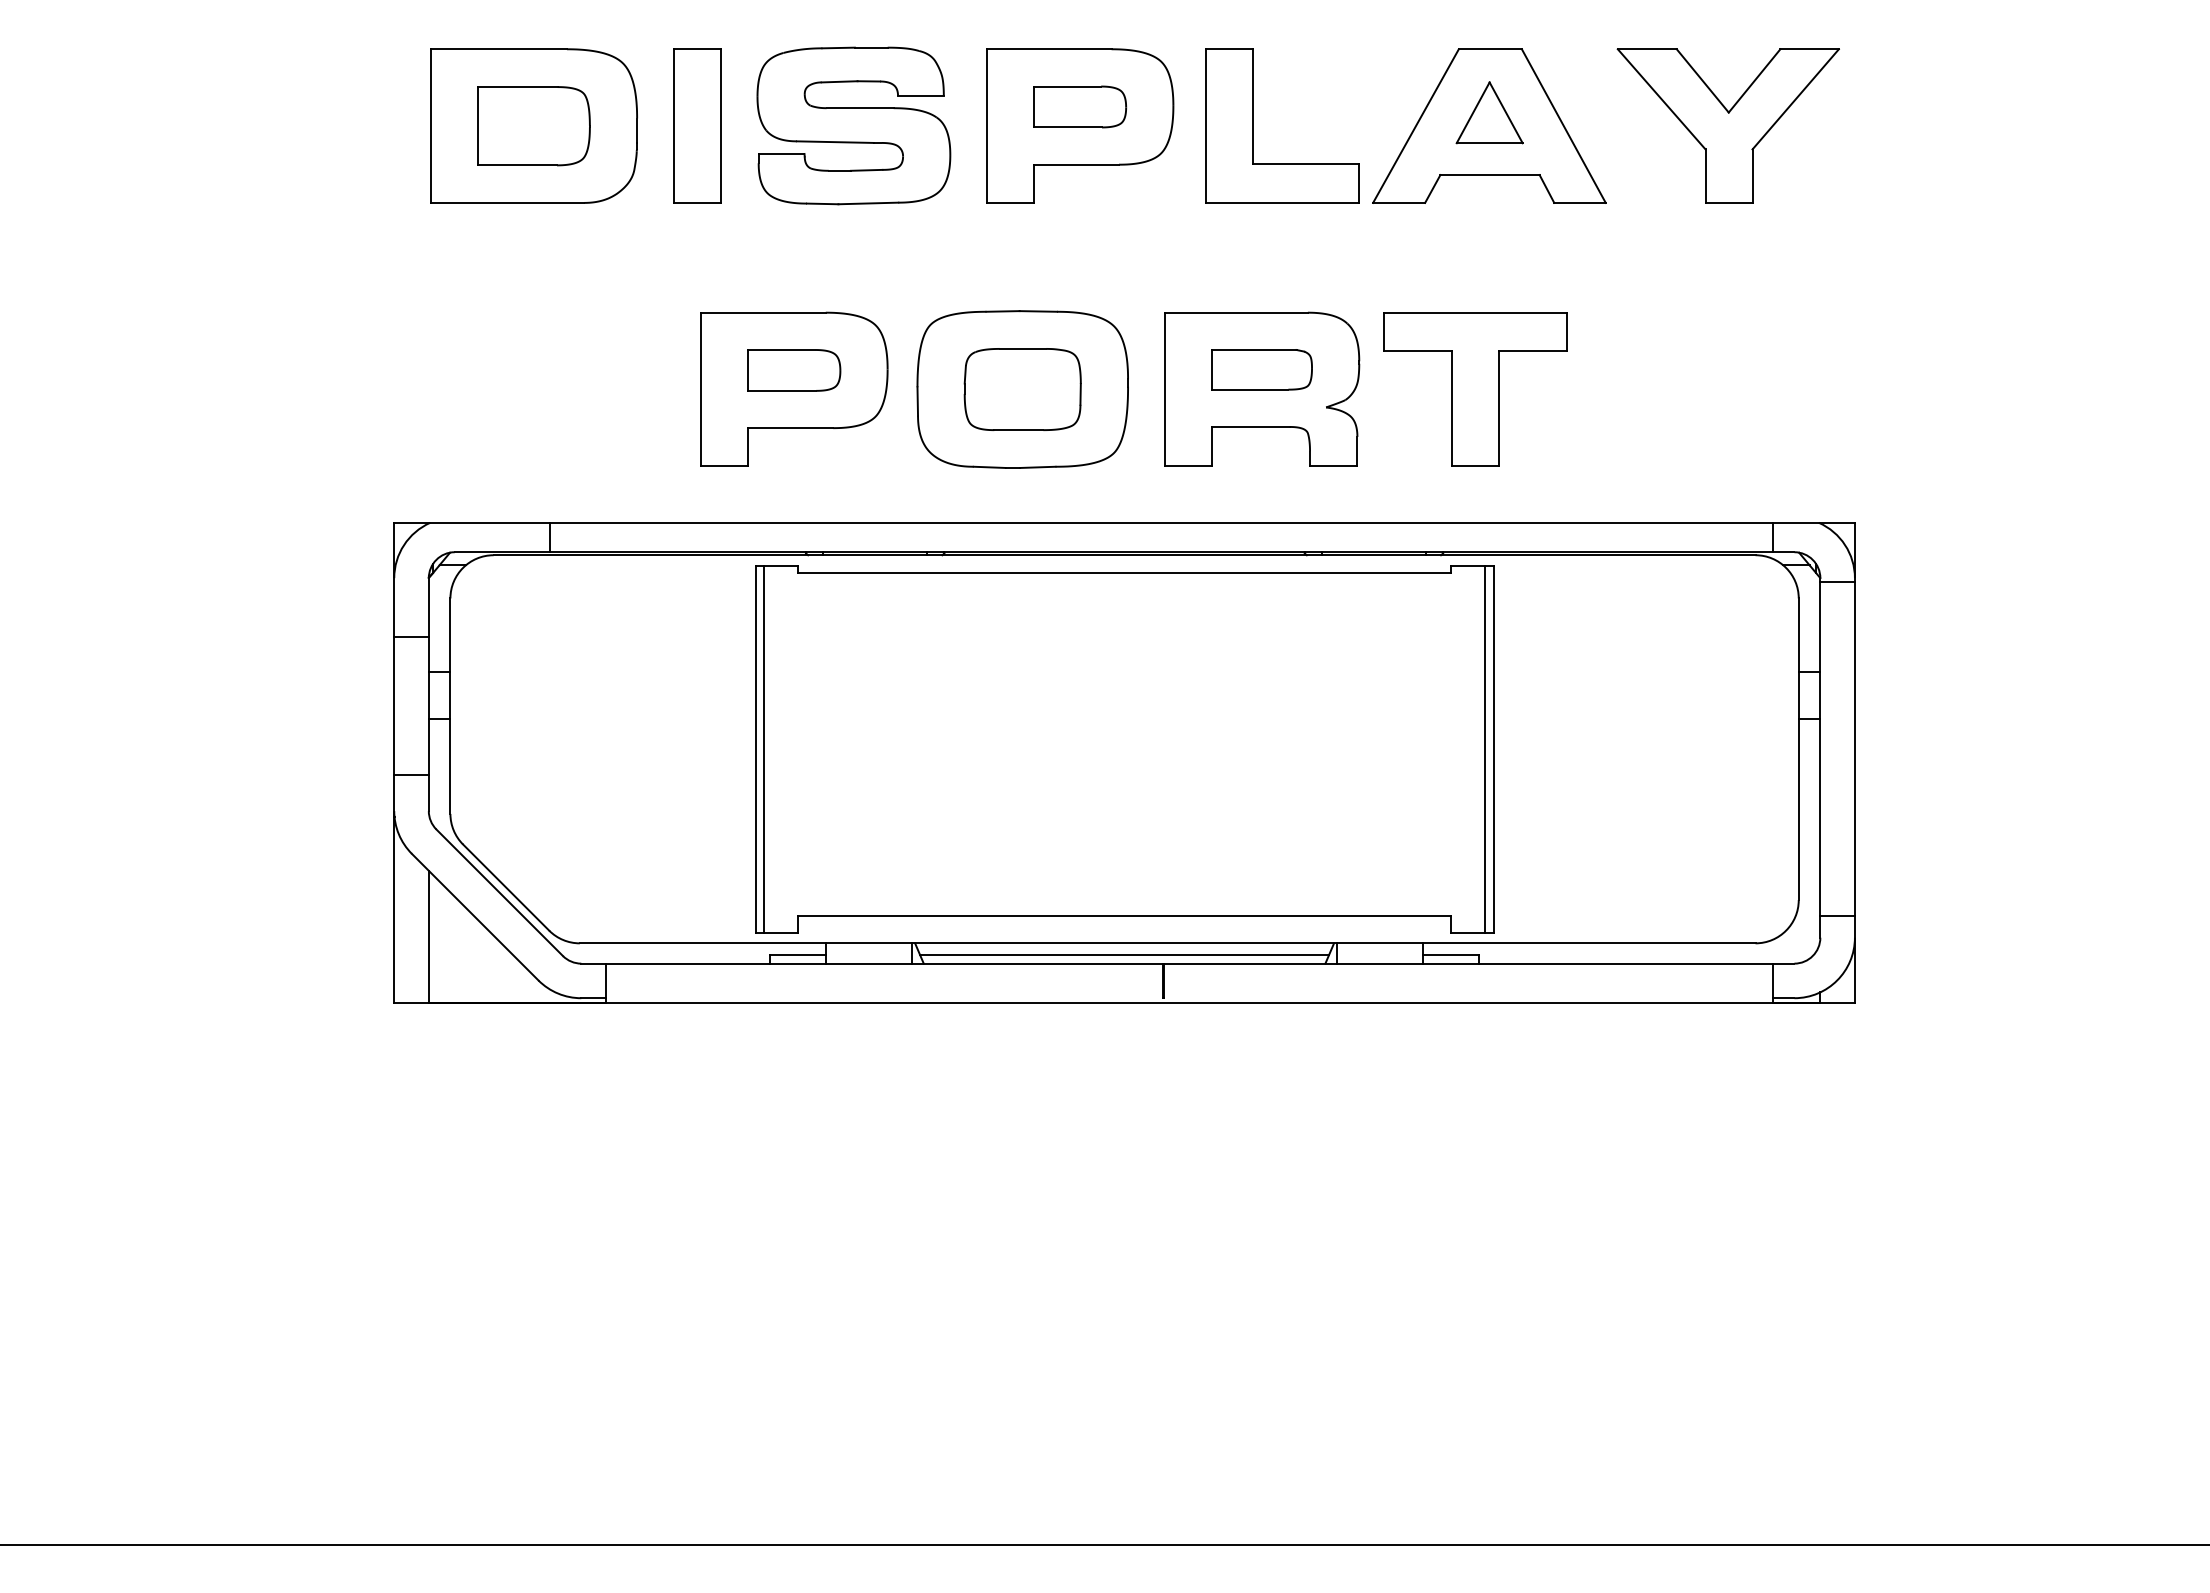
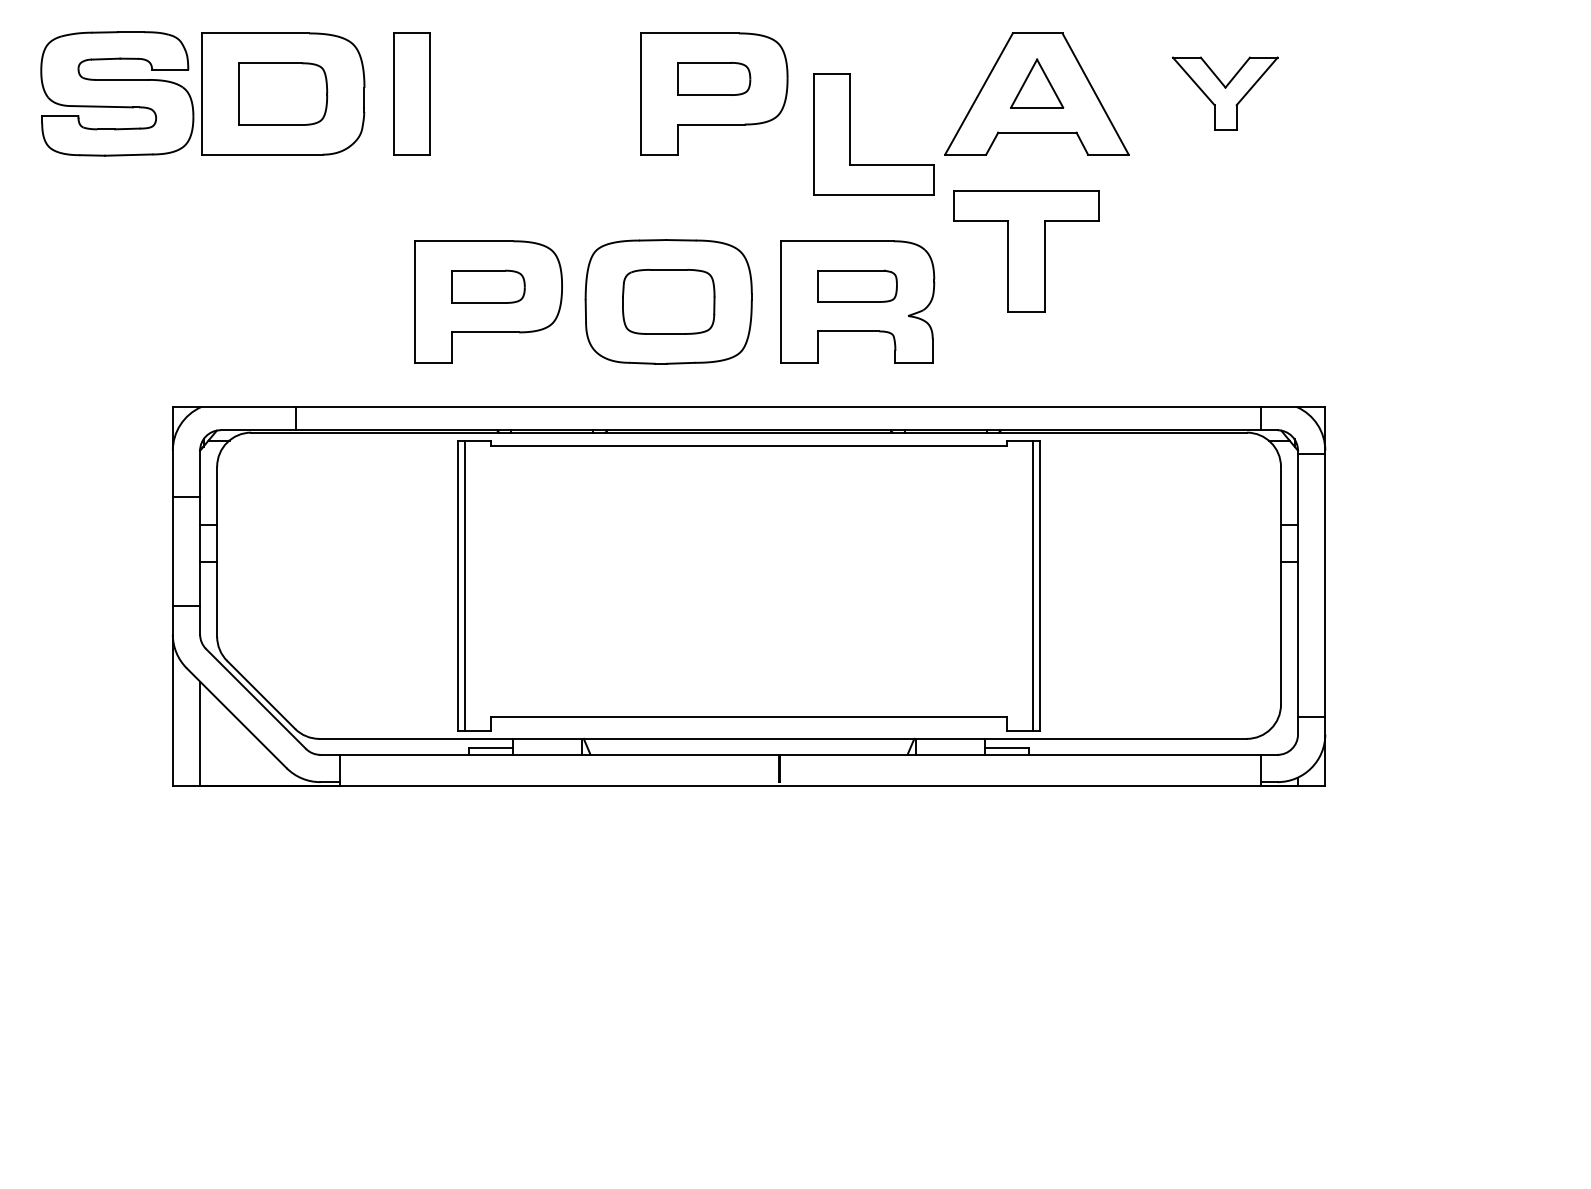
part: (853, 125) -> (117, 93), moved
part: (1253, 125) -> (850, 133), moved
part: (1727, 125) -> (1224, 93), size x0.6
part: (1475, 389) -> (1025, 251), moved
line: (1124, 955) -> (749, 748), removed

